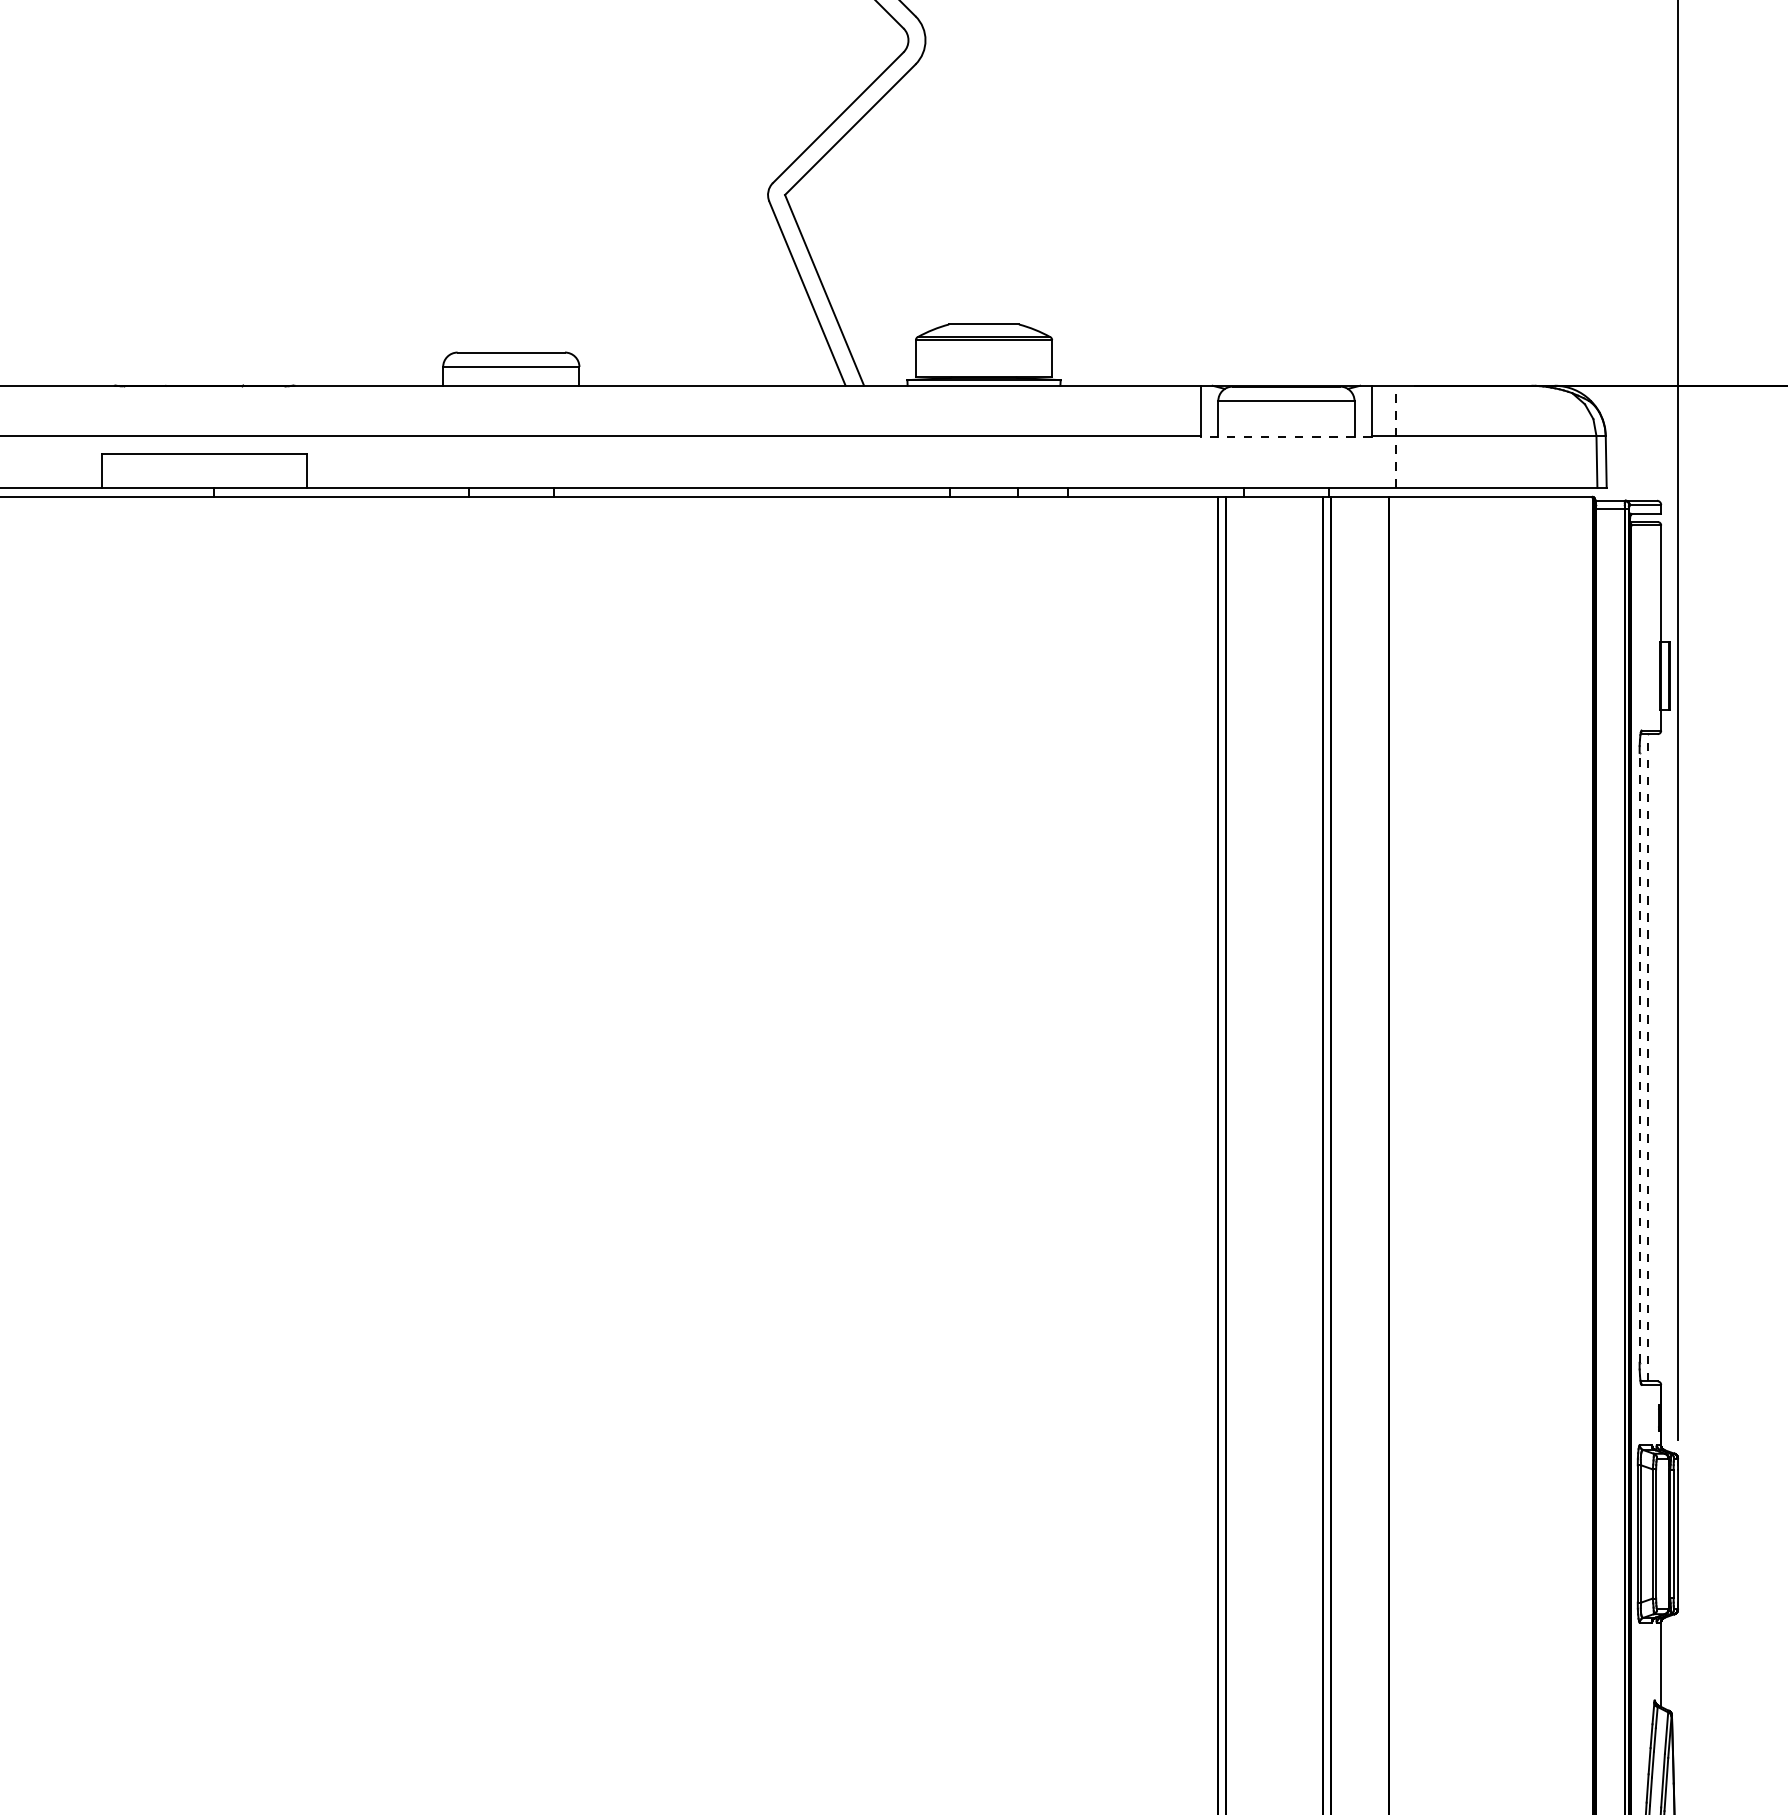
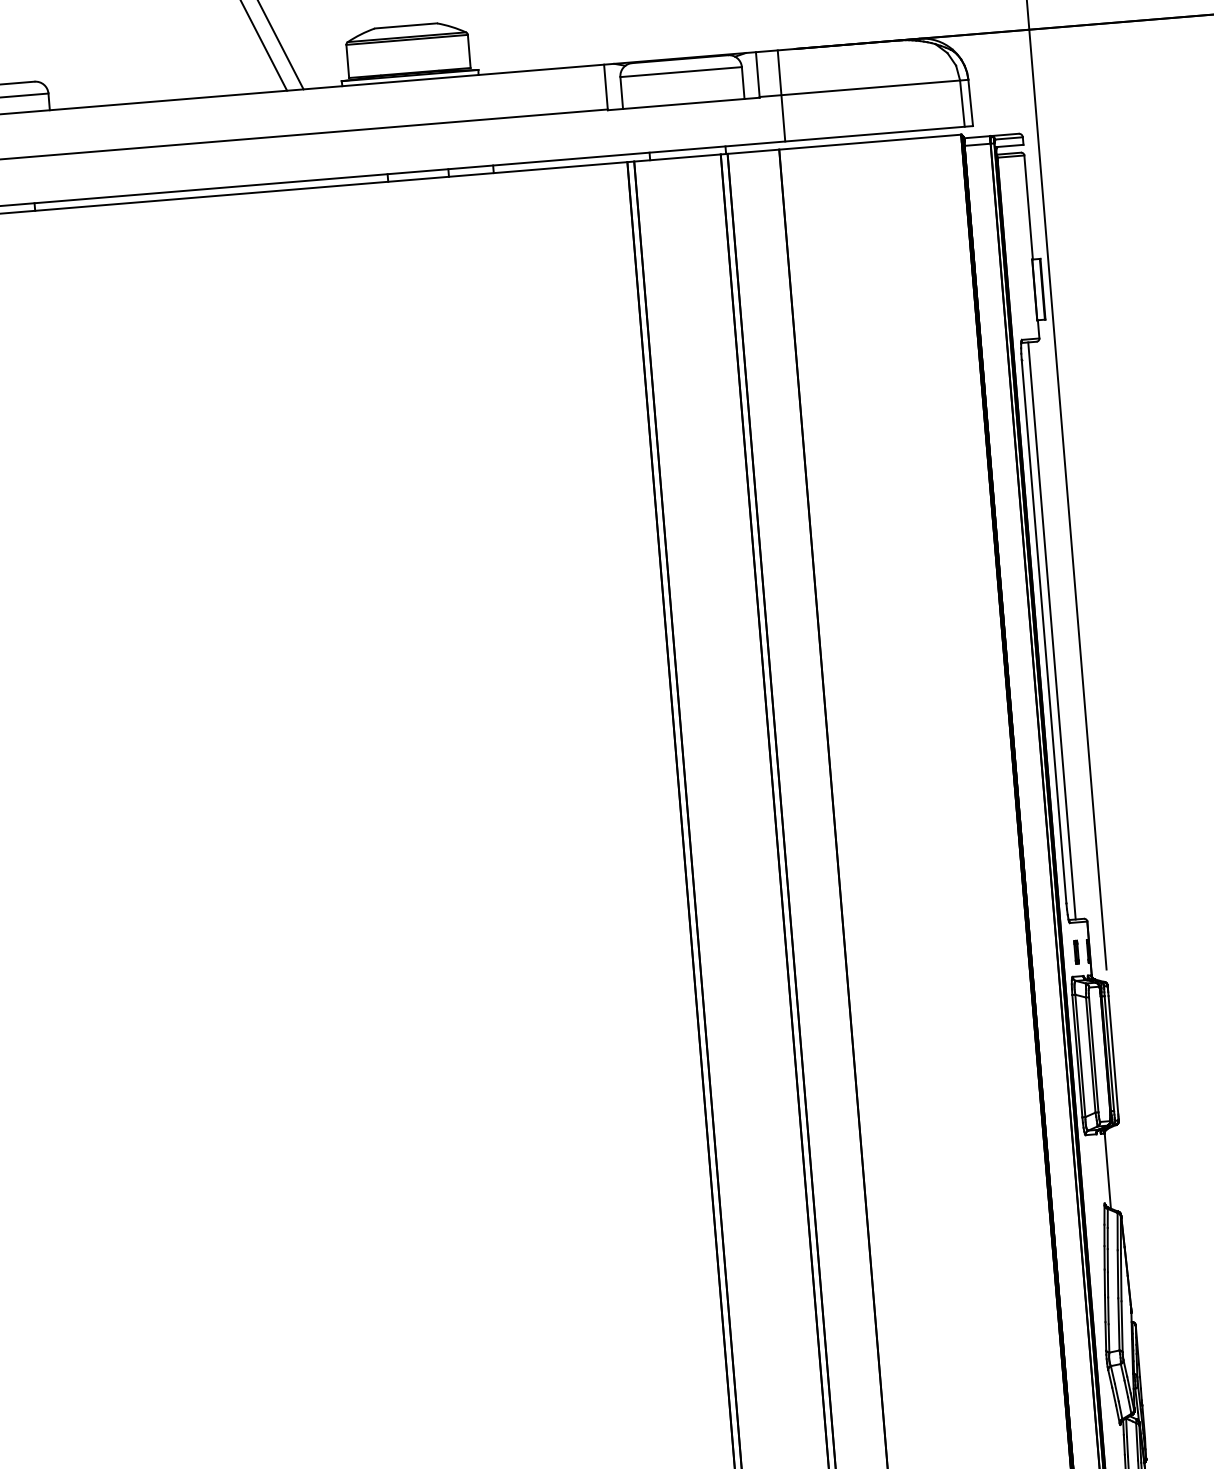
line: (1285, 436) -> (682, 103), dashed -> solid
line: (1396, 436) -> (781, 95), dashed -> solid
line: (1639, 1057) -> (1043, 631), dashed -> solid
line: (1648, 1057) -> (1052, 630), dashed -> solid
part: (1645, 1417) -> (1075, 951), added

